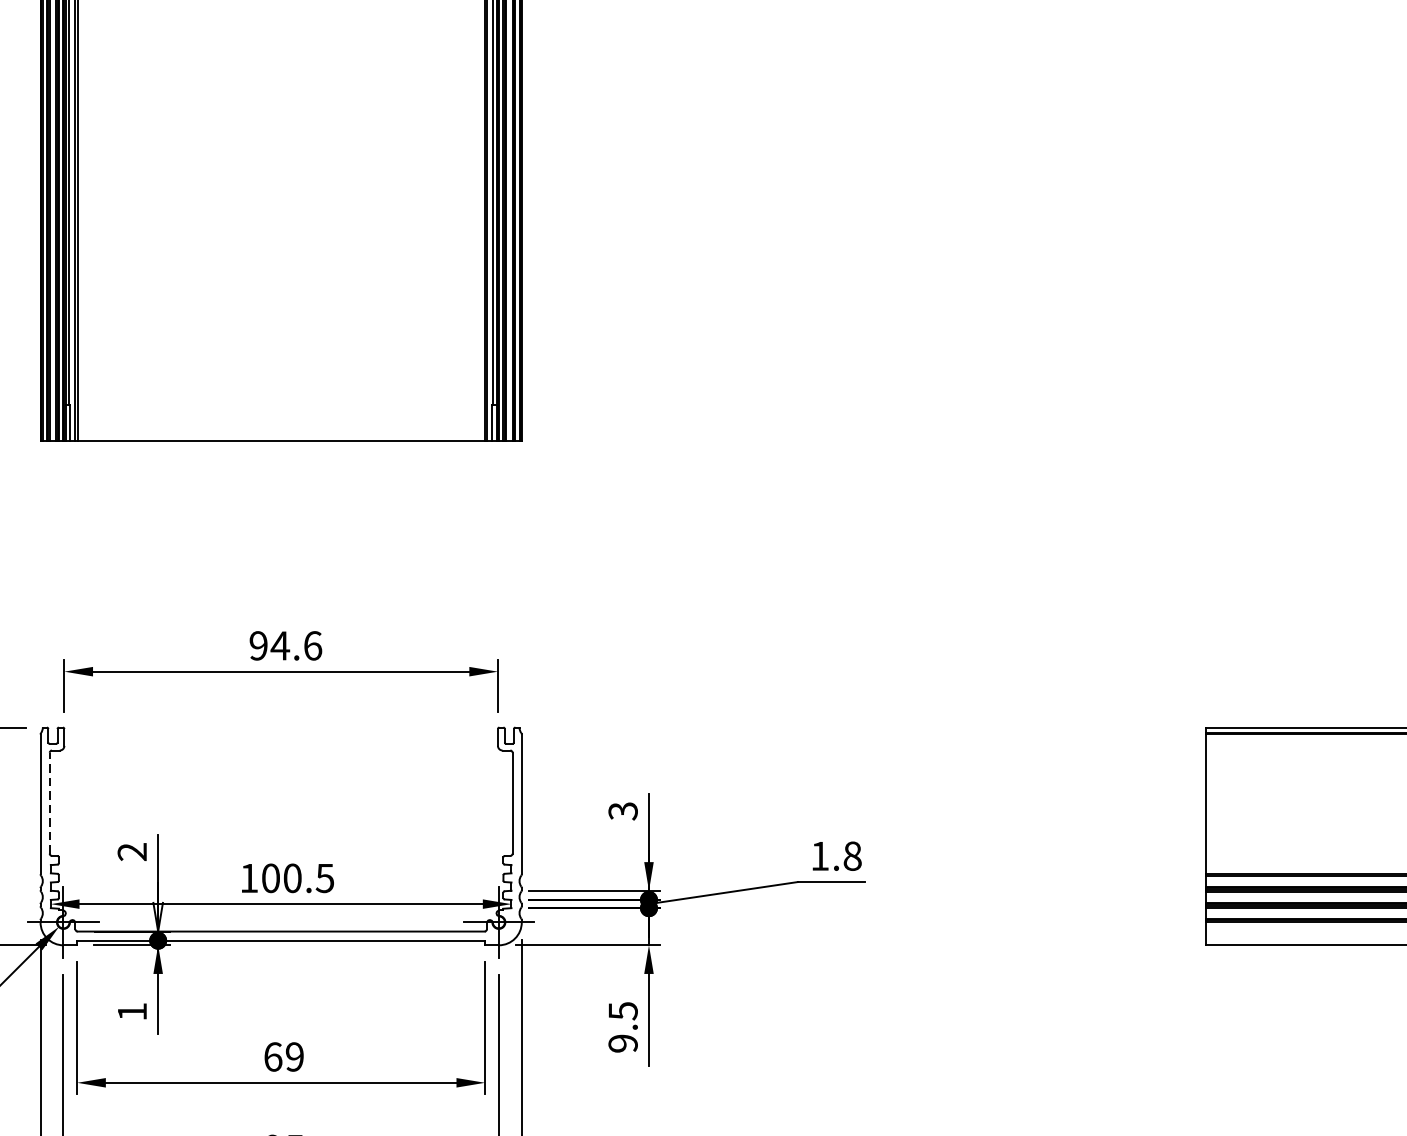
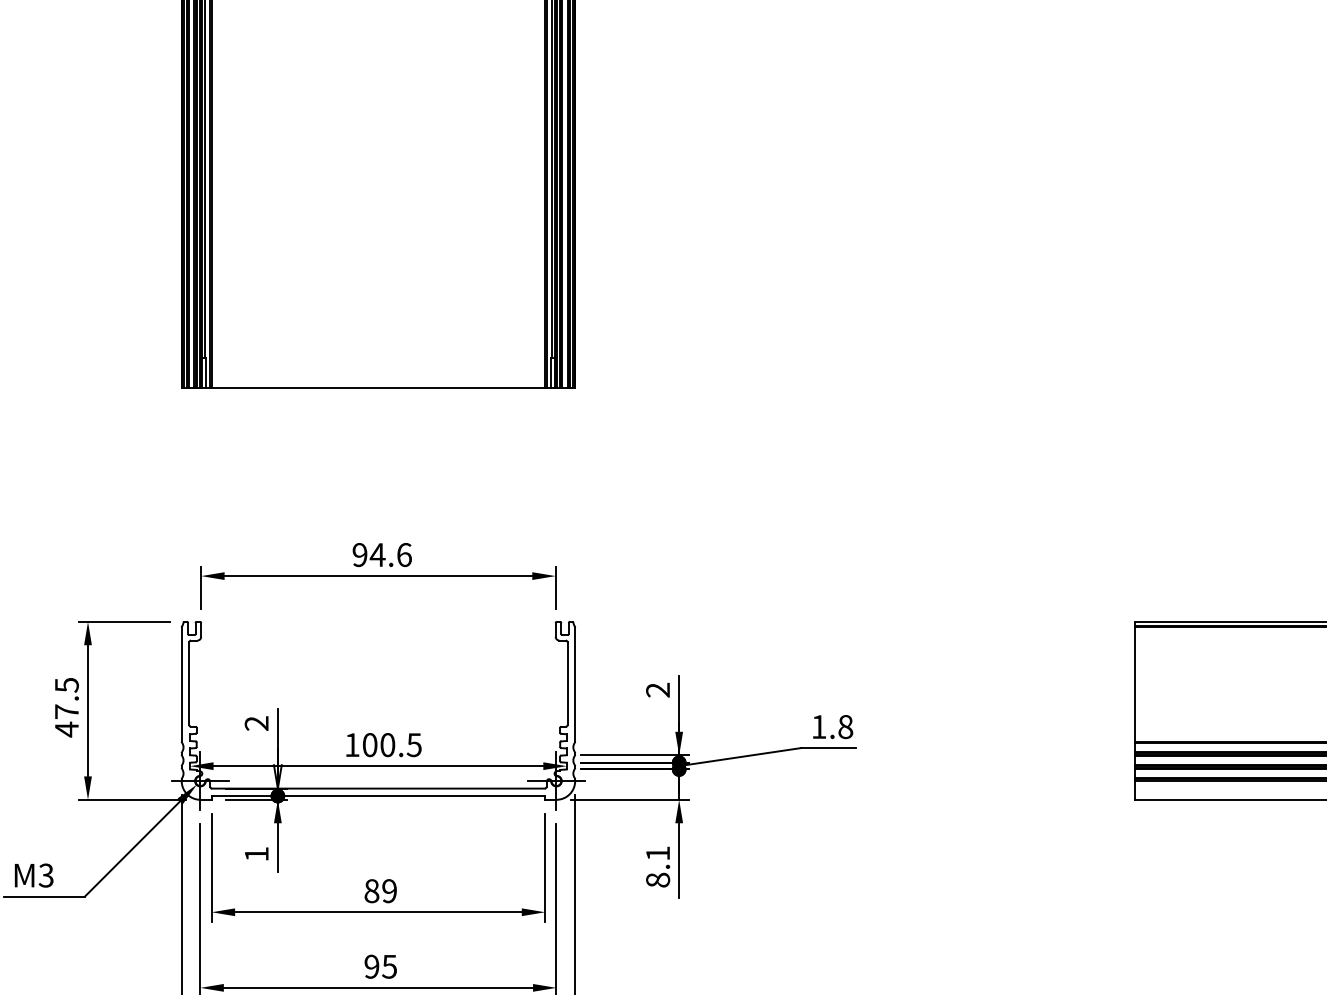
line: (50, 803) -> (189, 683), dashed -> solid
text: (623, 810) -> (658, 689), 3 -> 2
text: (623, 1026) -> (658, 866), 9.5 -> 8.1
text: (272, 1057) -> (371, 891), 69 -> 89

